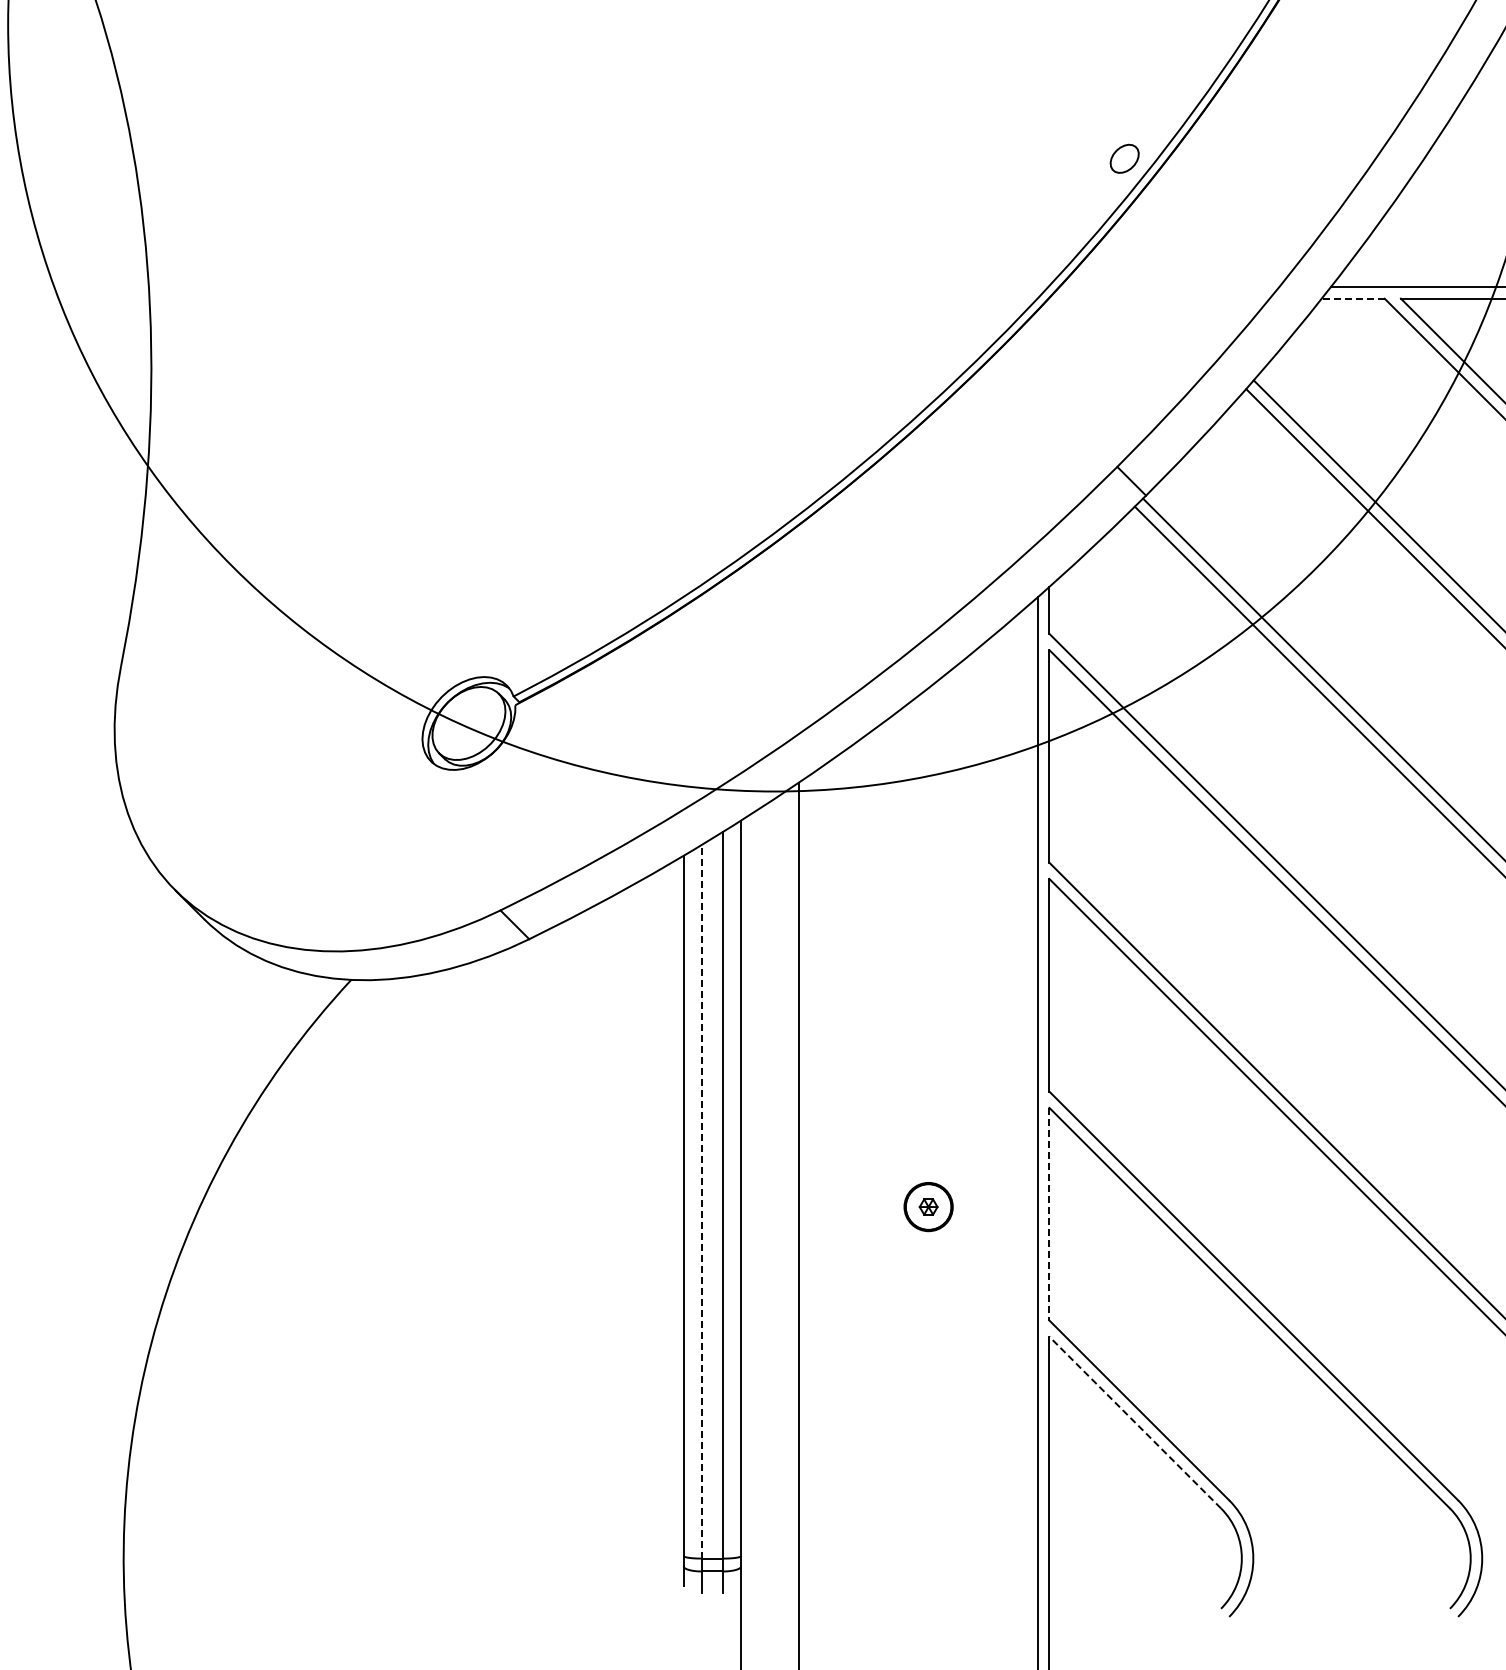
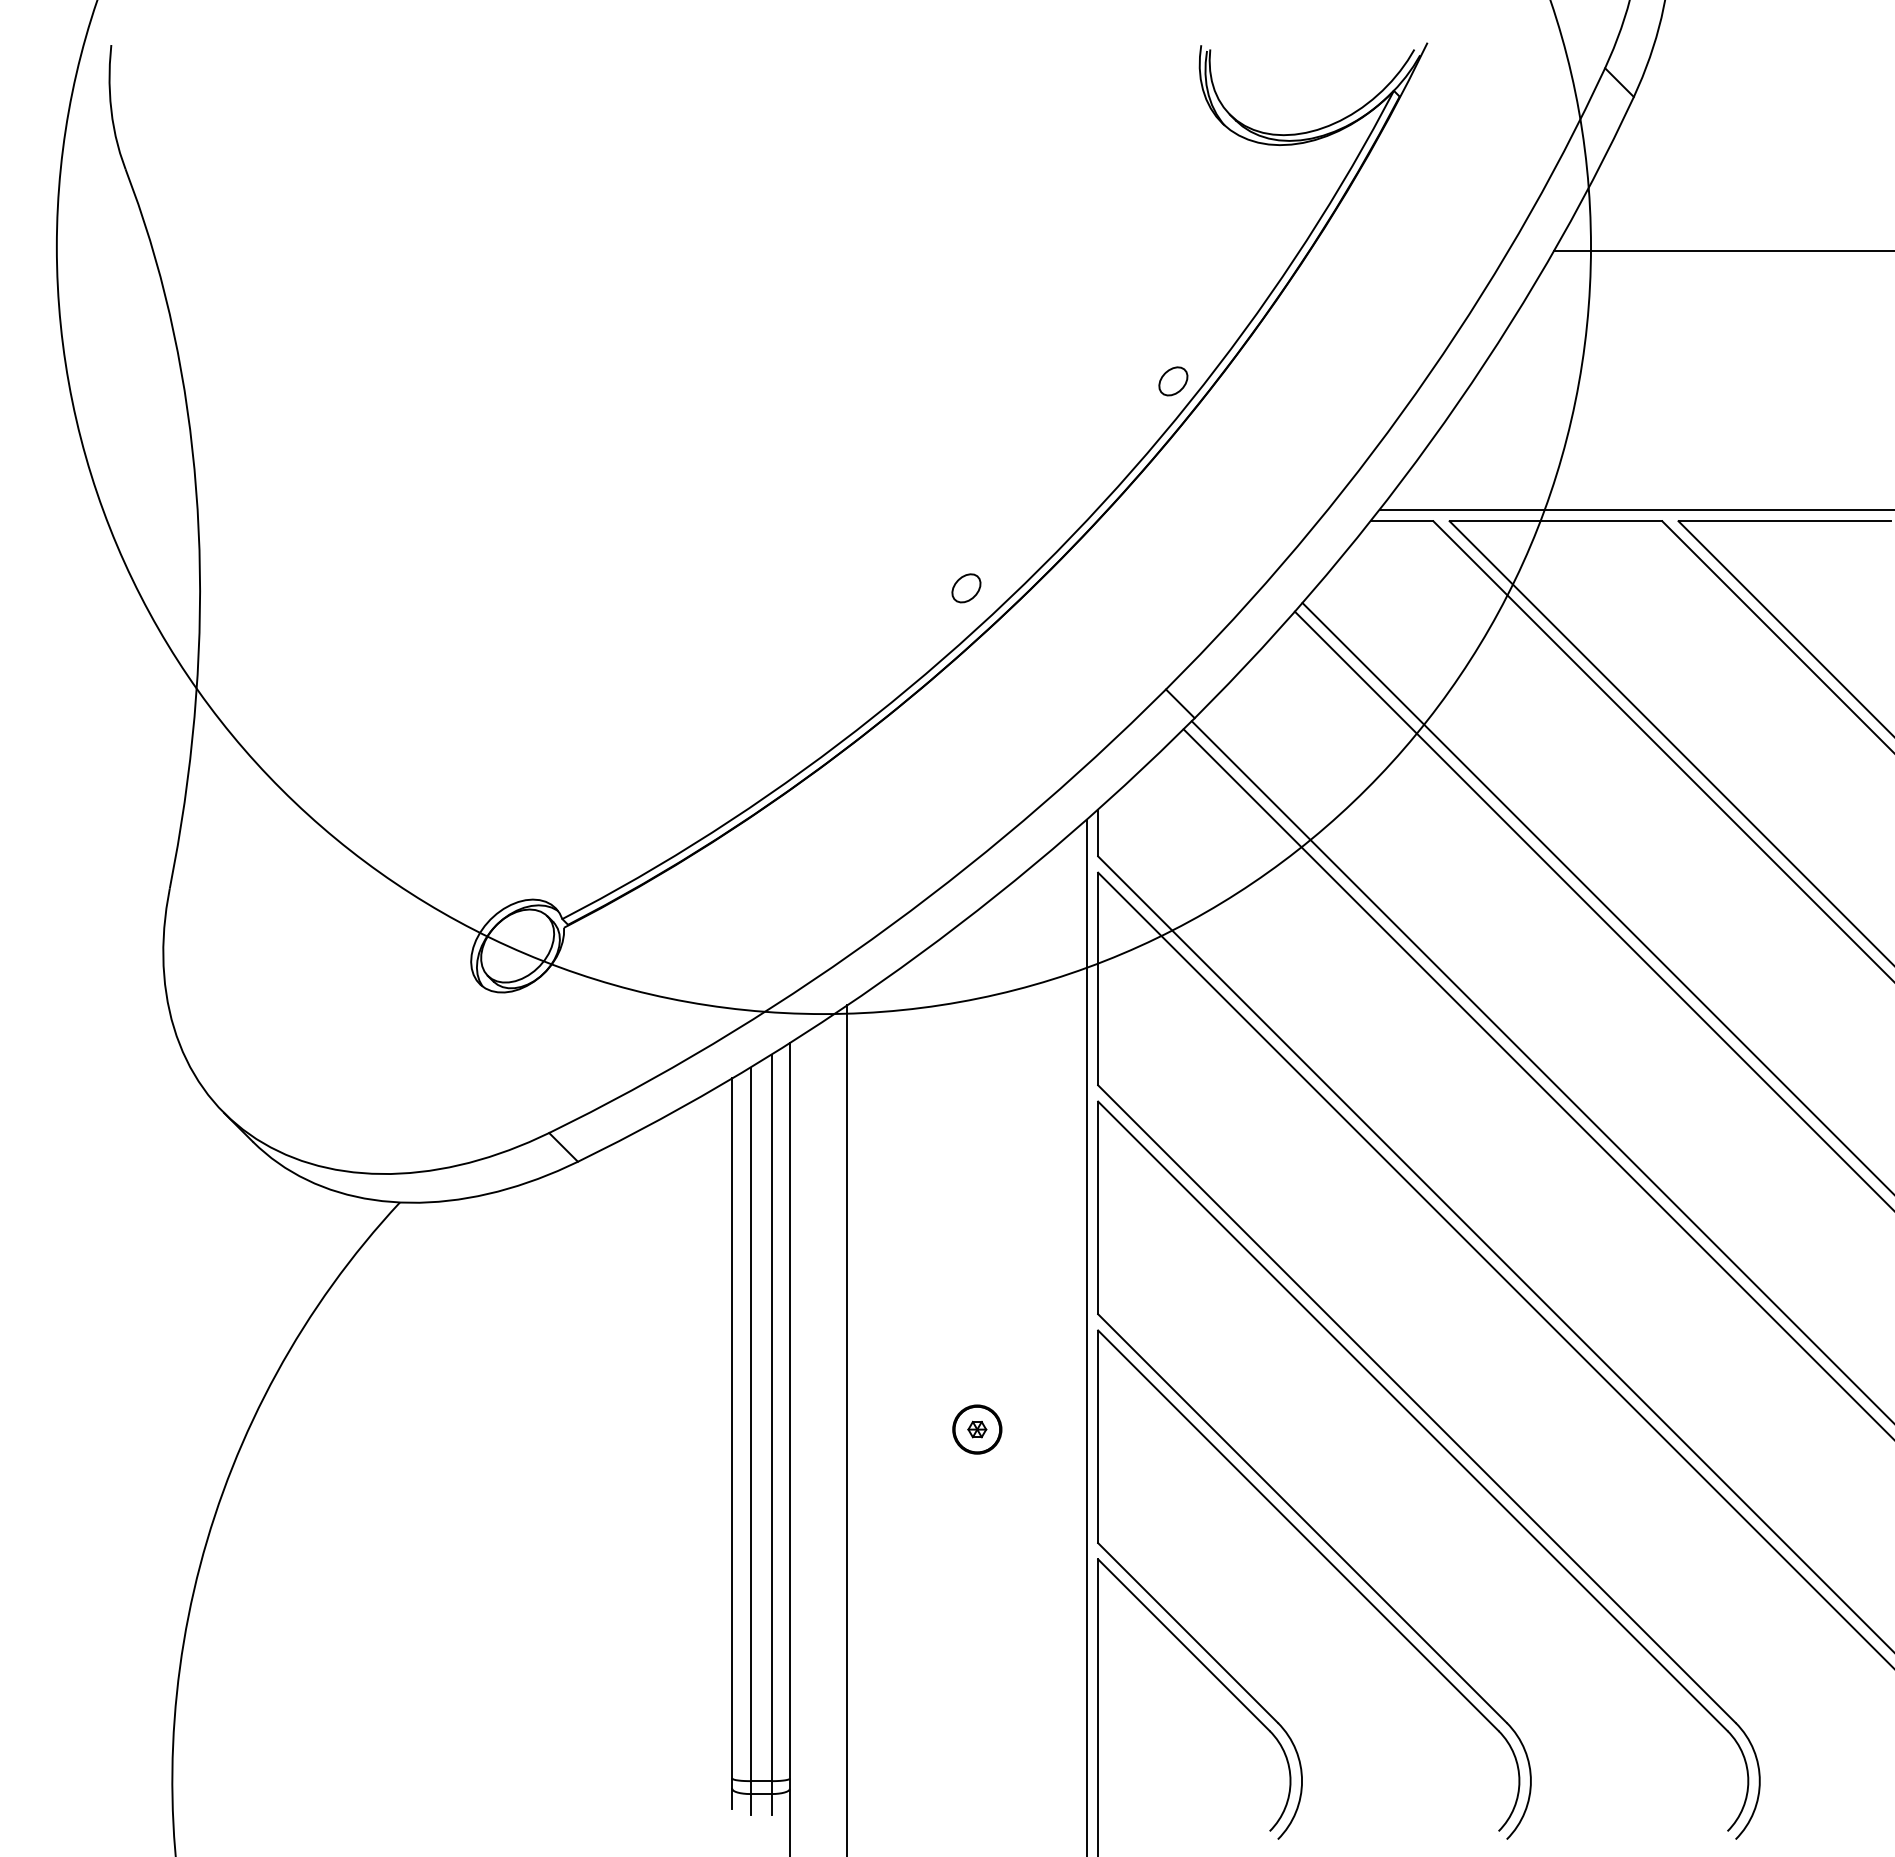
line: (1352, 298) -> (1401, 521), dashed -> solid
part: (917, 365) -> (966, 588), added
line: (701, 1201) -> (750, 1424), dashed -> solid
line: (1049, 1214) -> (1098, 1437), dashed -> solid
line: (1134, 1421) -> (1183, 1644), dashed -> solid

